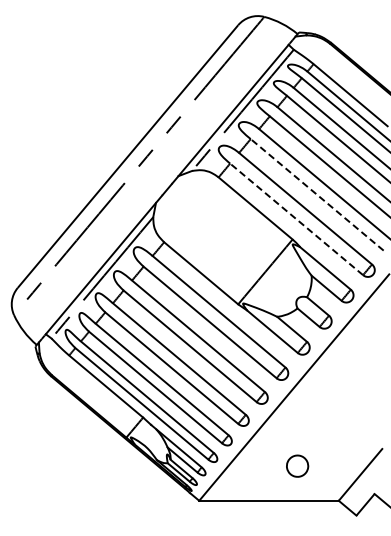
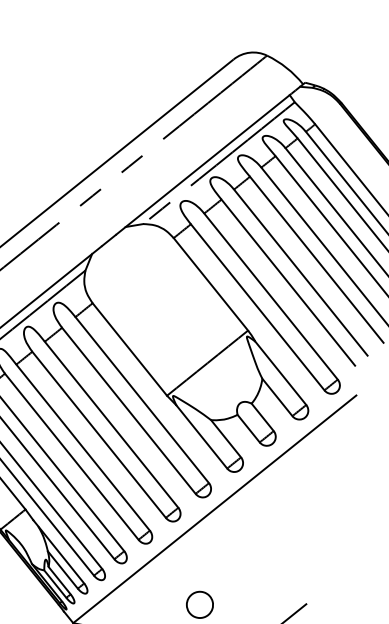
line: (317, 194) -> (288, 282), dashed -> solid
line: (296, 219) -> (257, 307), dashed -> solid

